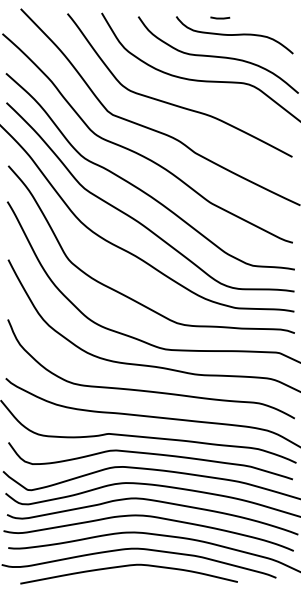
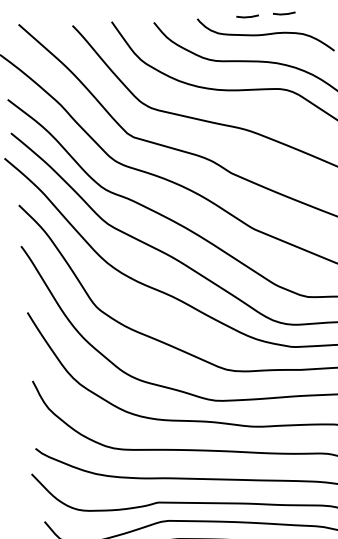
line: (252, 17) -> (284, 13), added

